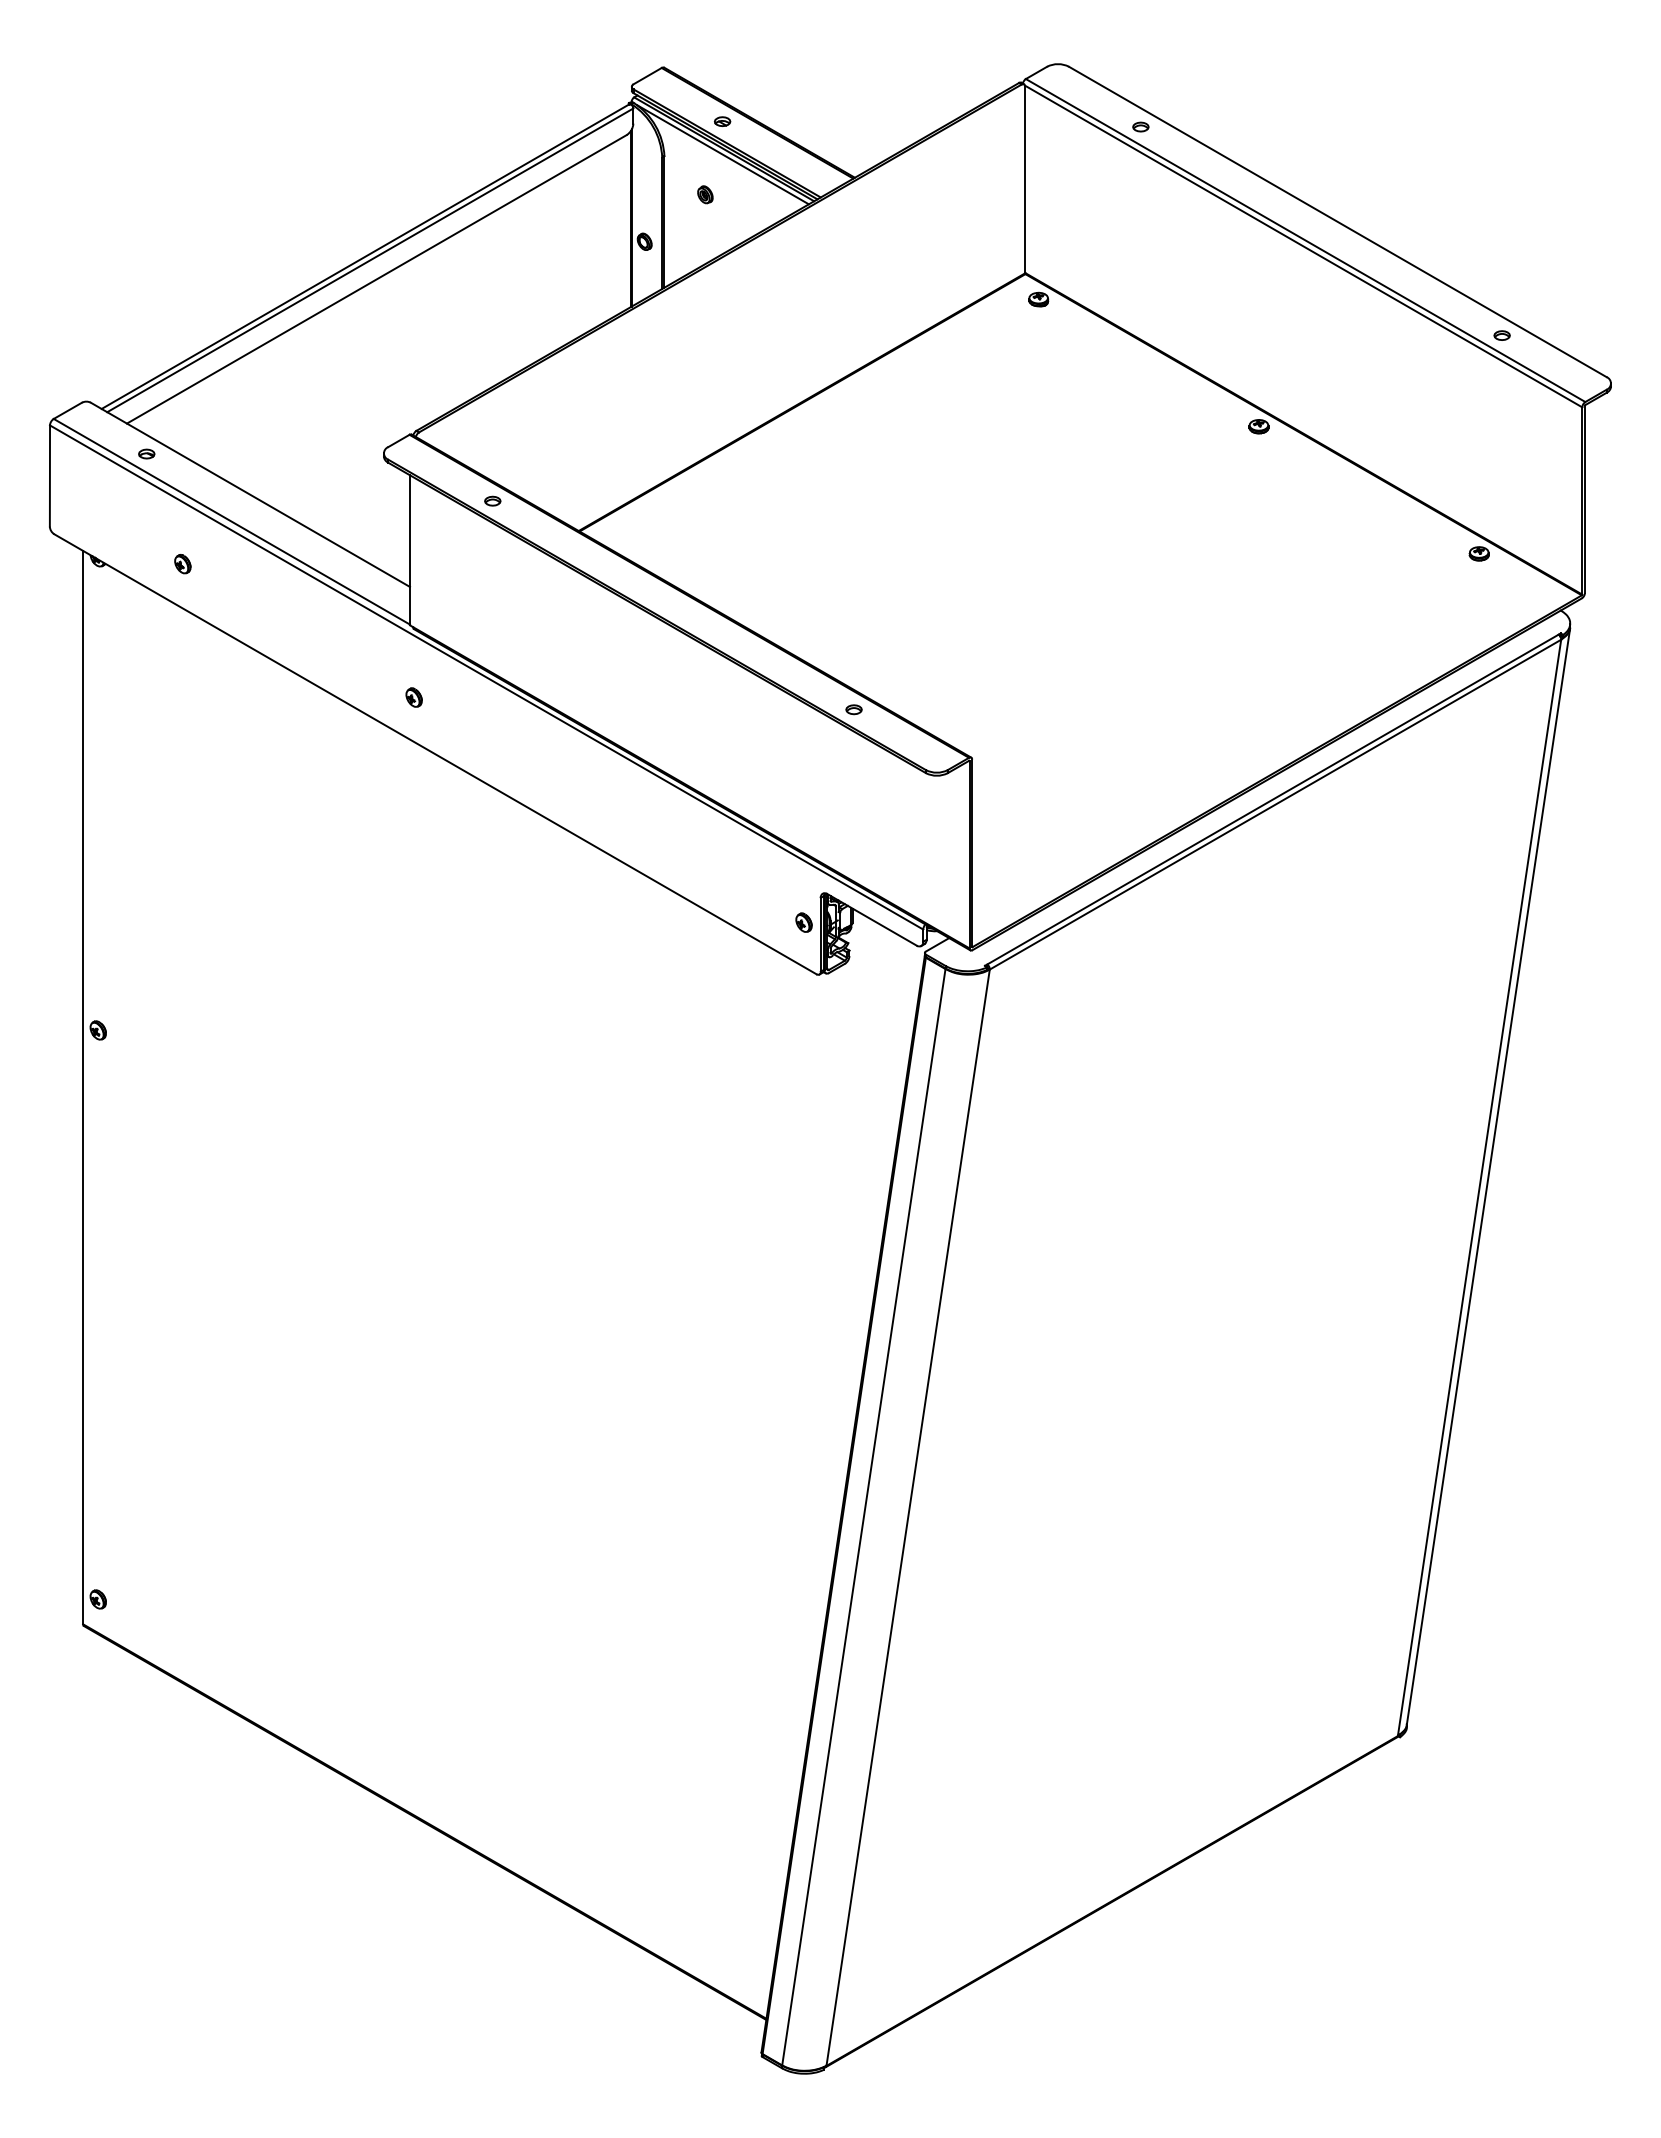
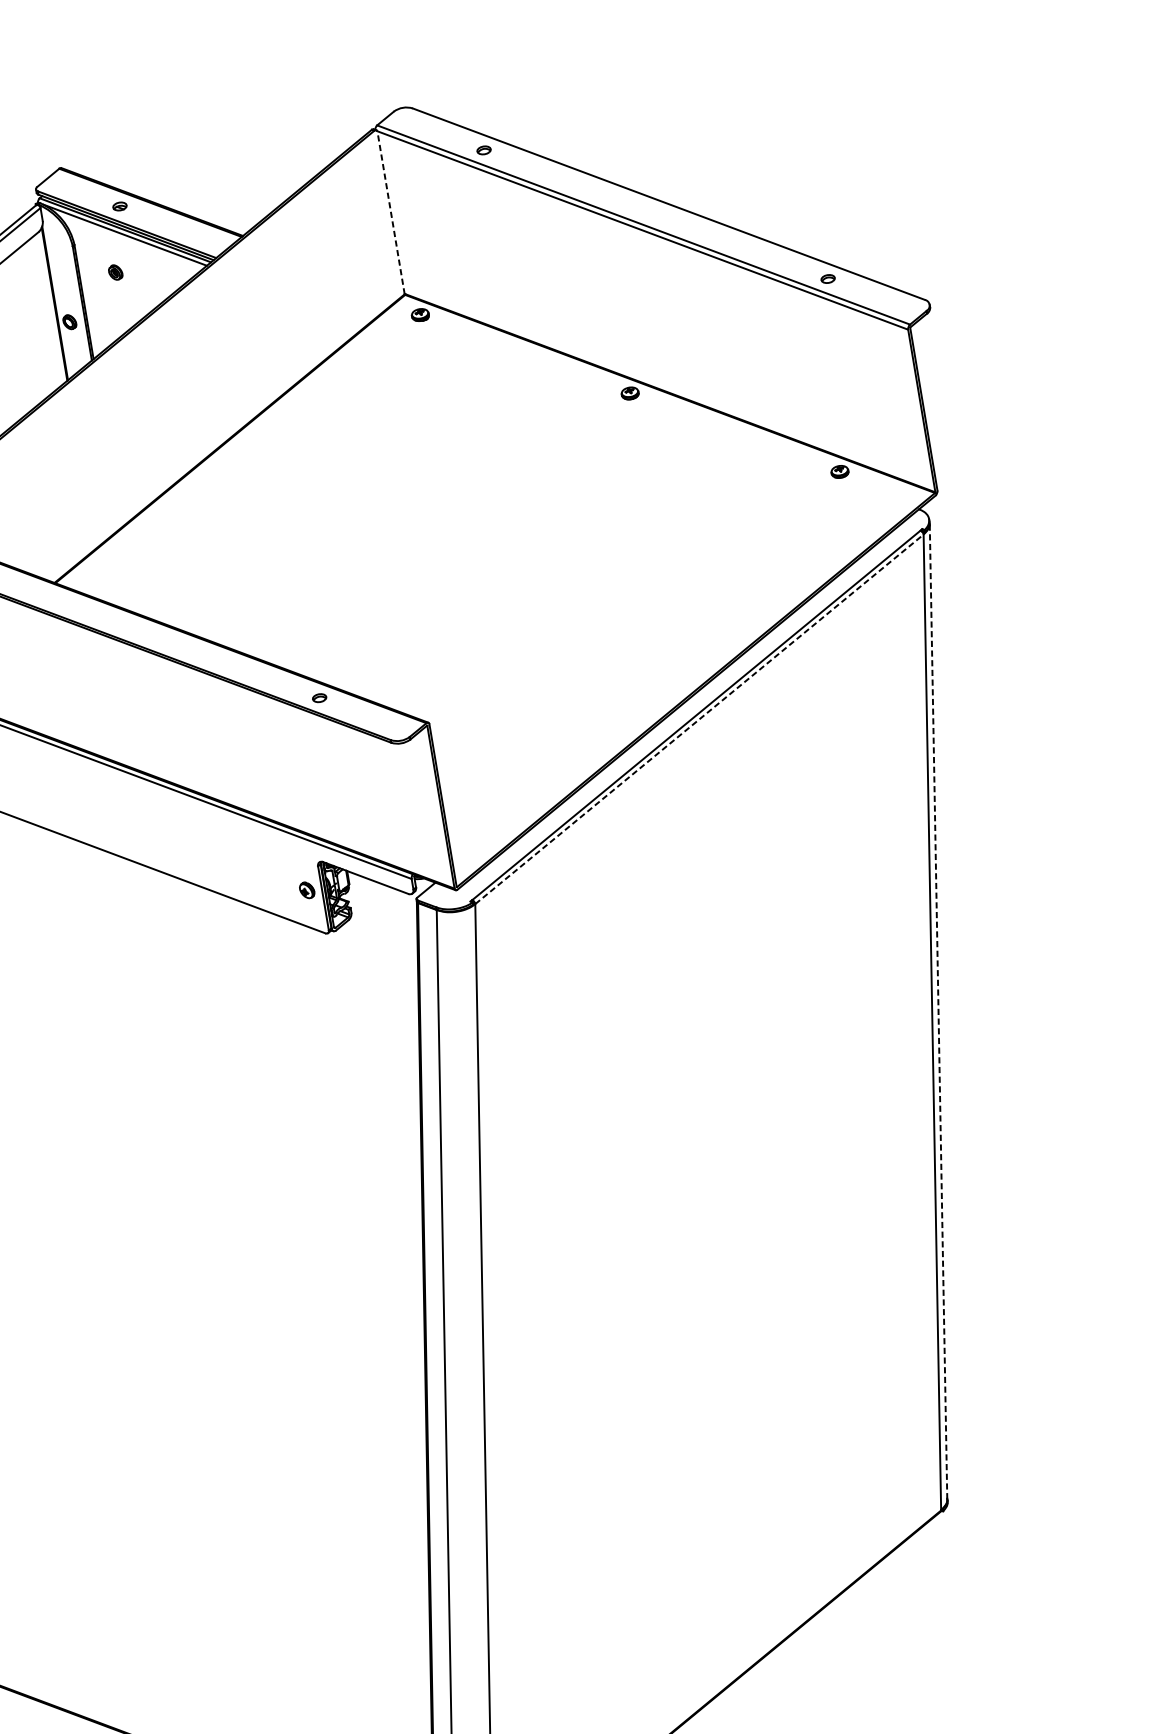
line: (1025, 179) -> (391, 212), solid -> dashed
line: (1275, 804) -> (699, 719), solid -> dashed
line: (1488, 1176) -> (938, 1011), solid -> dashed

